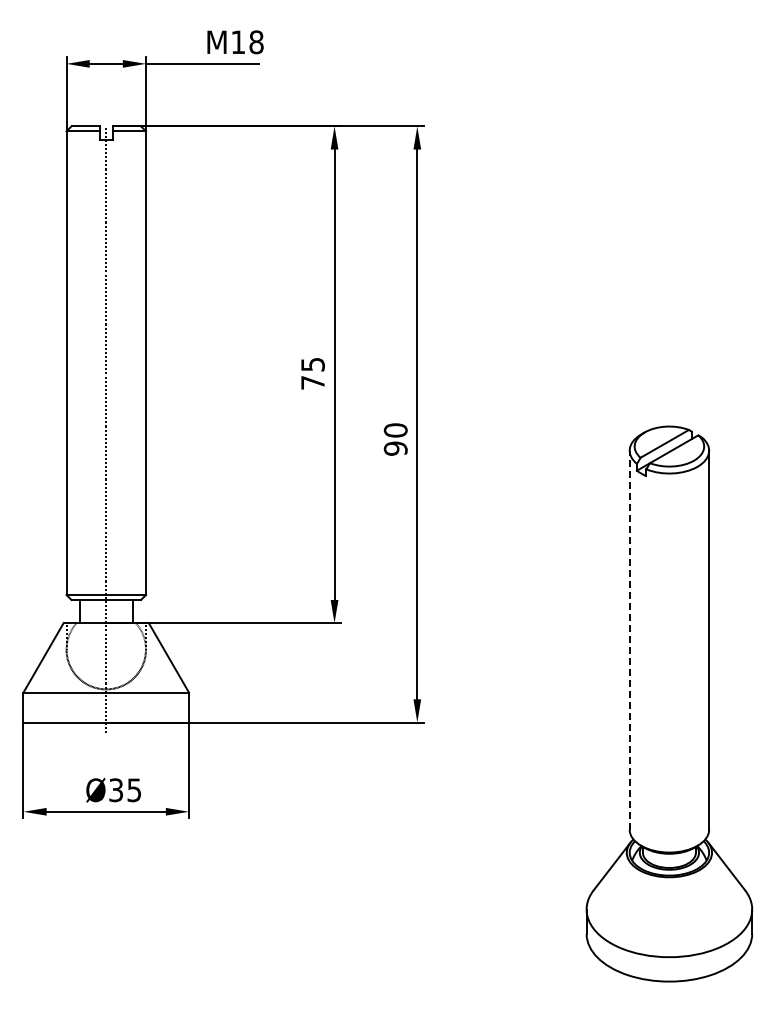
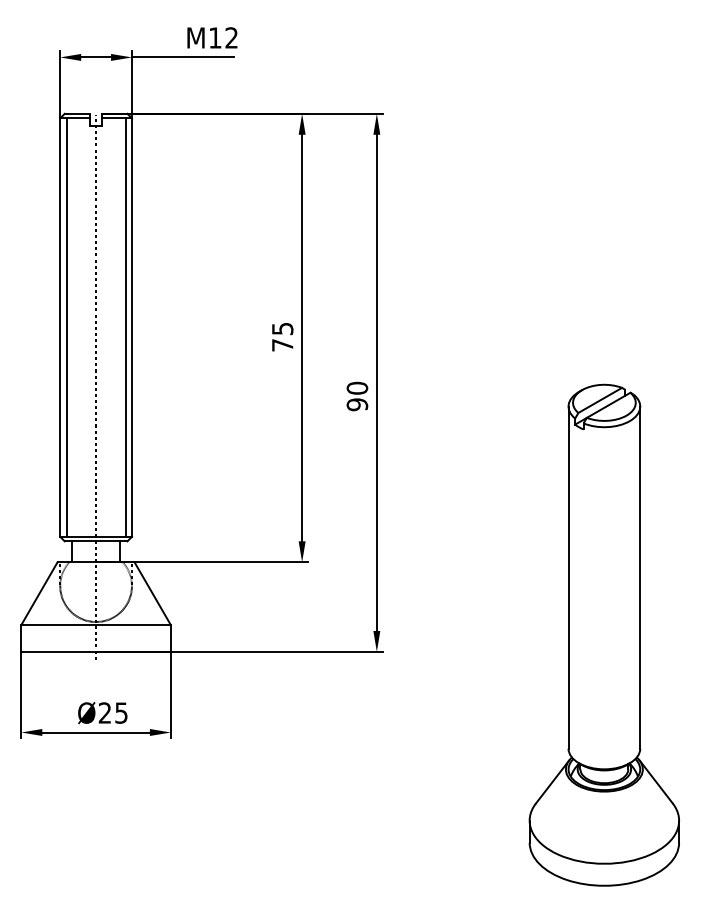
text: (256, 42) -> (231, 38), M18 -> M12
line: (73, 363) -> (66, 327), added
line: (139, 363) -> (126, 327), added
line: (629, 640) -> (568, 577), dashed -> solid
text: (115, 790) -> (104, 713), Ø35 -> Ø25

